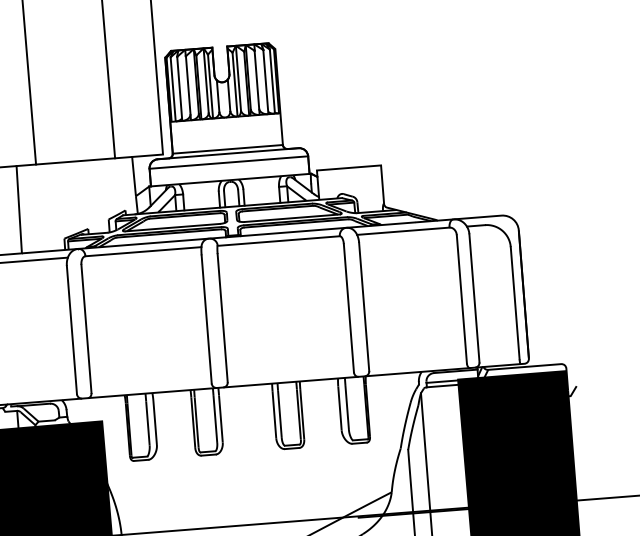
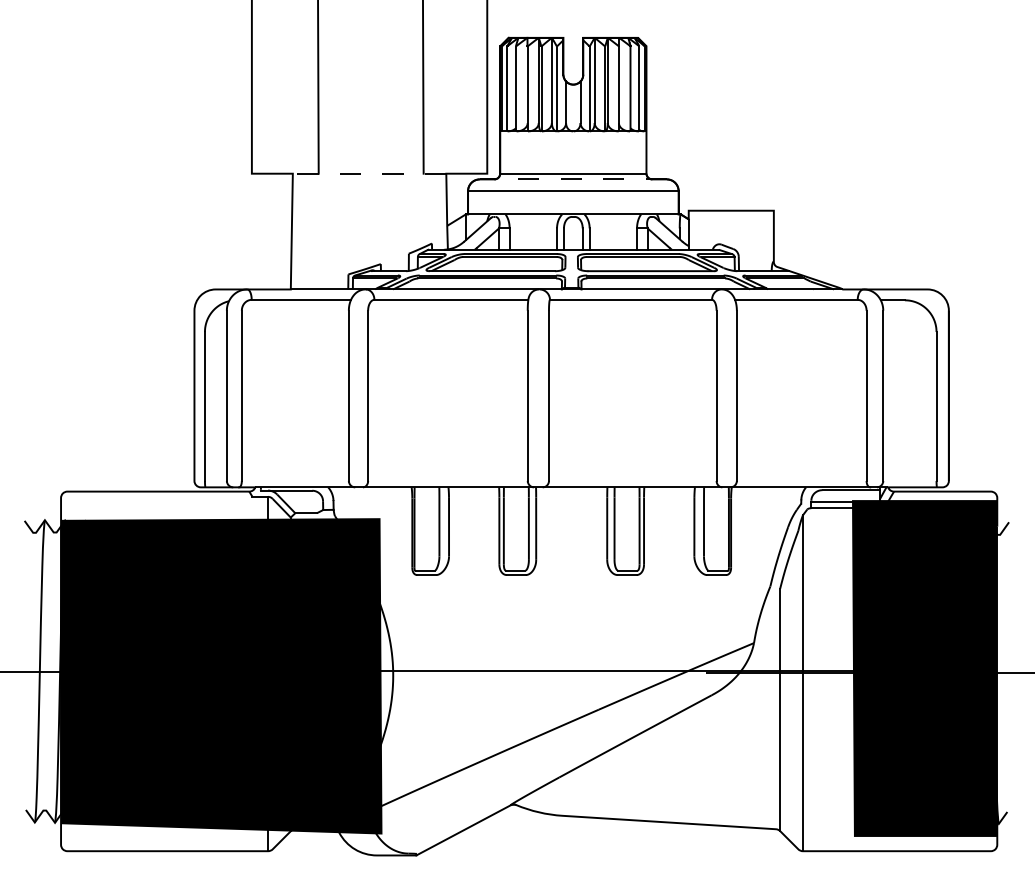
line: (228, 153) -> (573, 179), solid -> dashed
line: (74, 161) -> (369, 173), solid -> dashed

